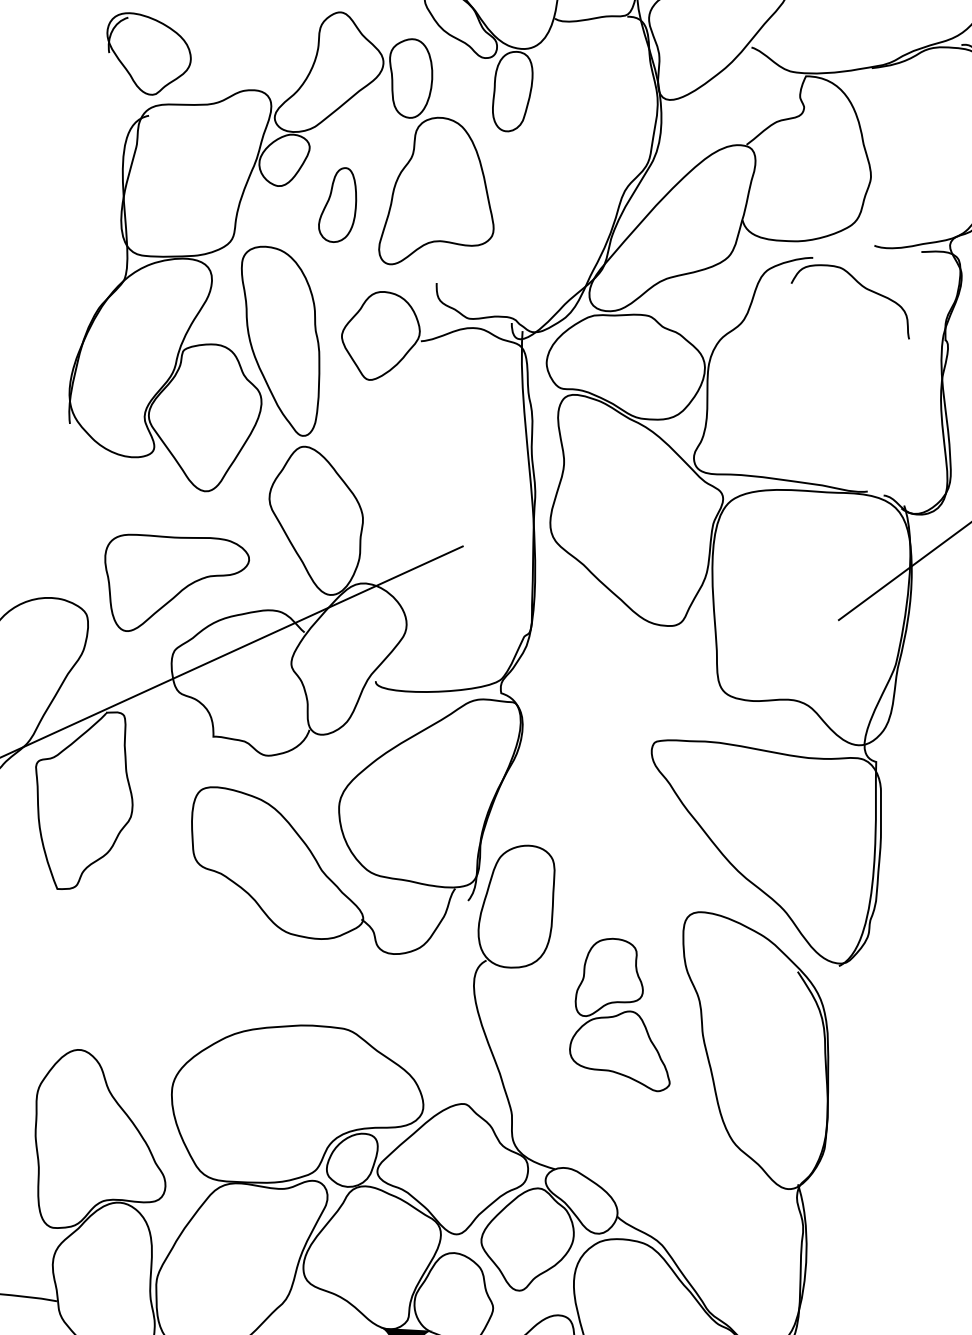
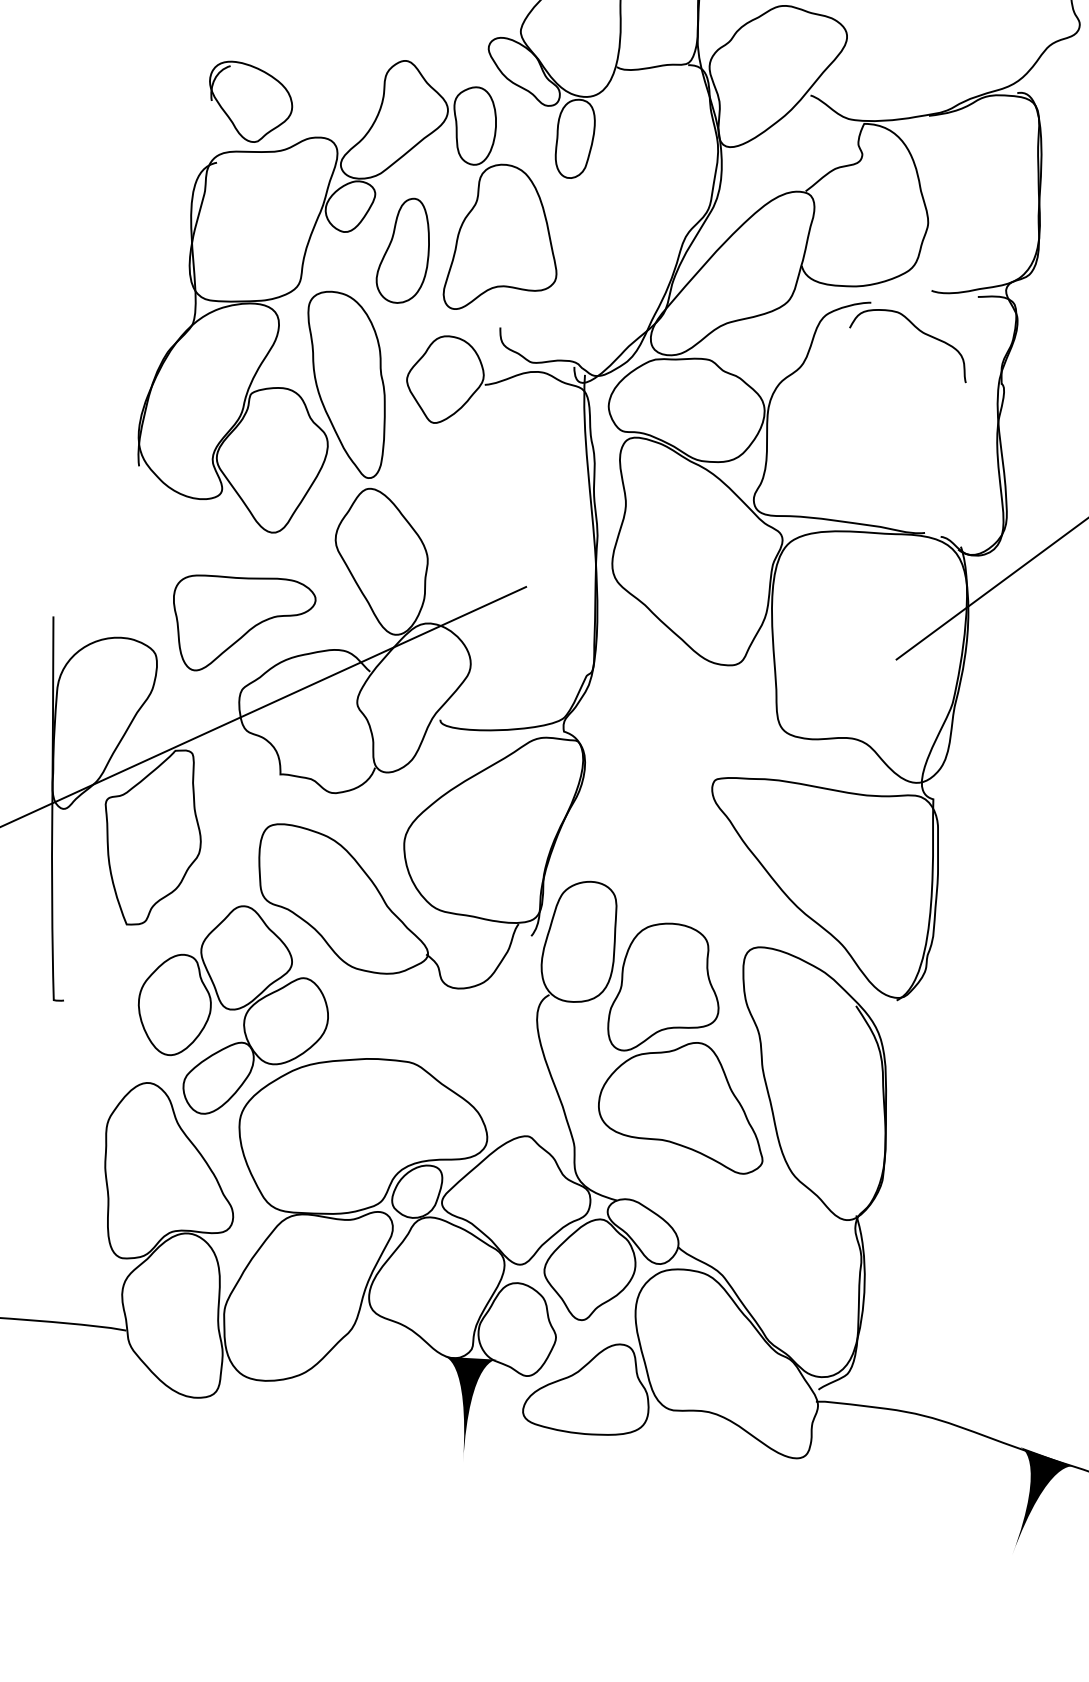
part: (149, 53) -> (251, 101), moved
part: (337, 204) -> (402, 250), size x1.43
part: (164, 975) -> (232, 1009), added
part: (619, 1014) -> (680, 1048), size x1.67

